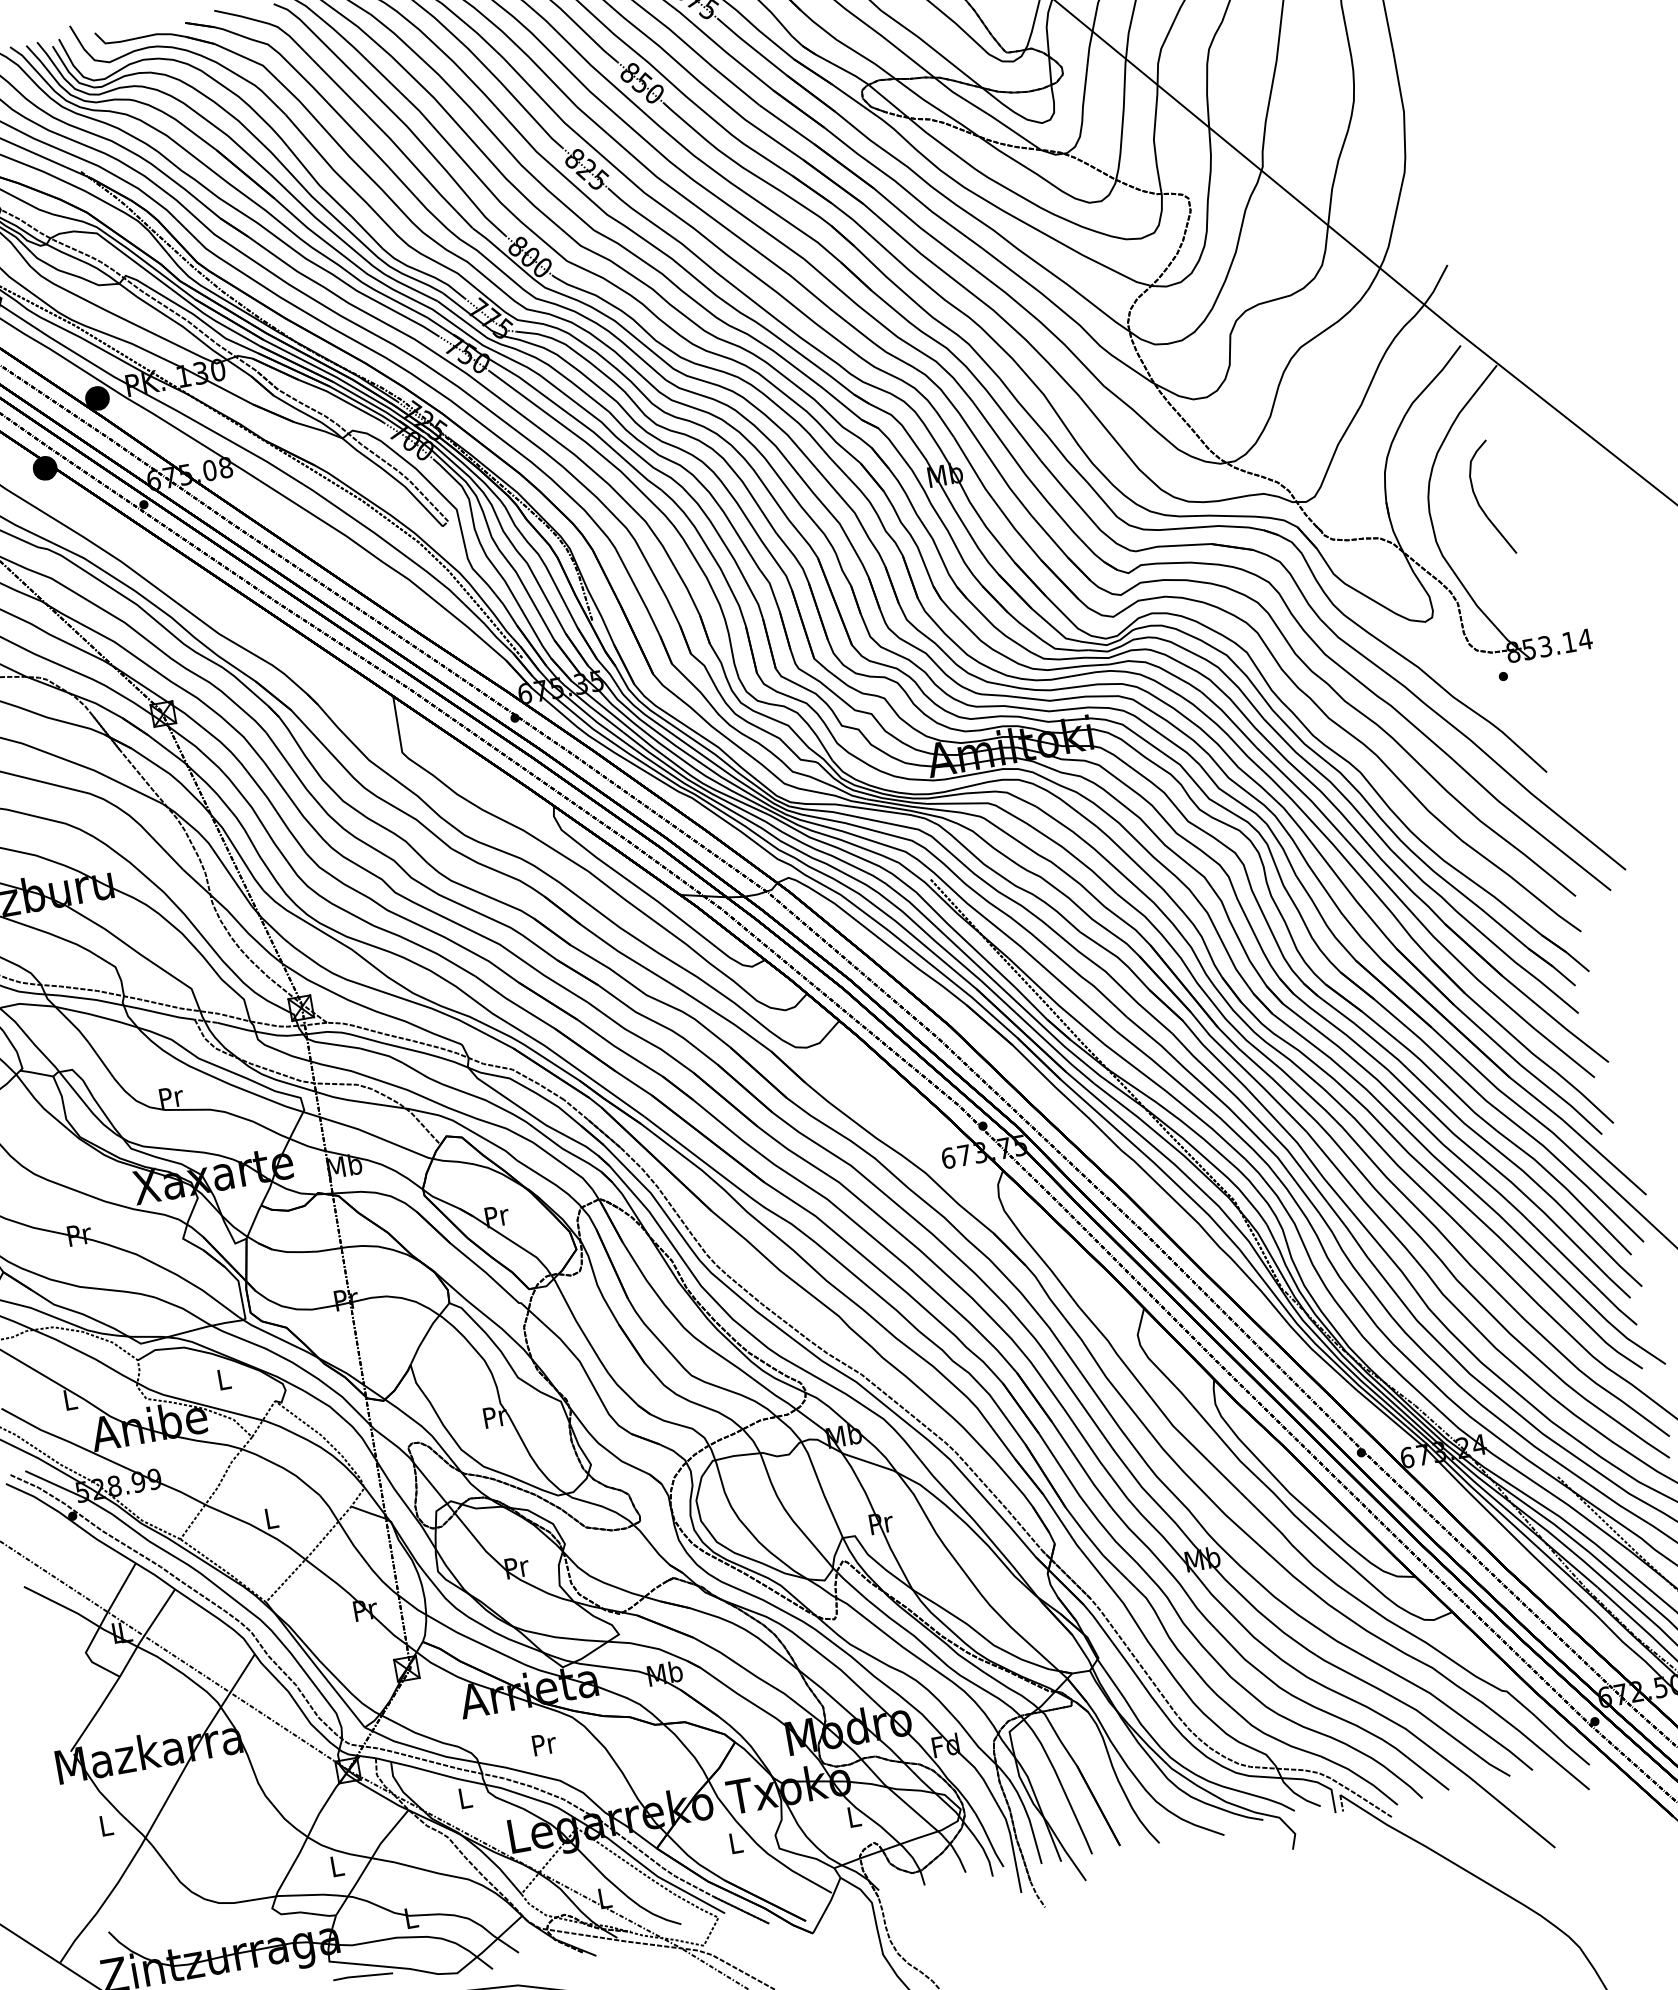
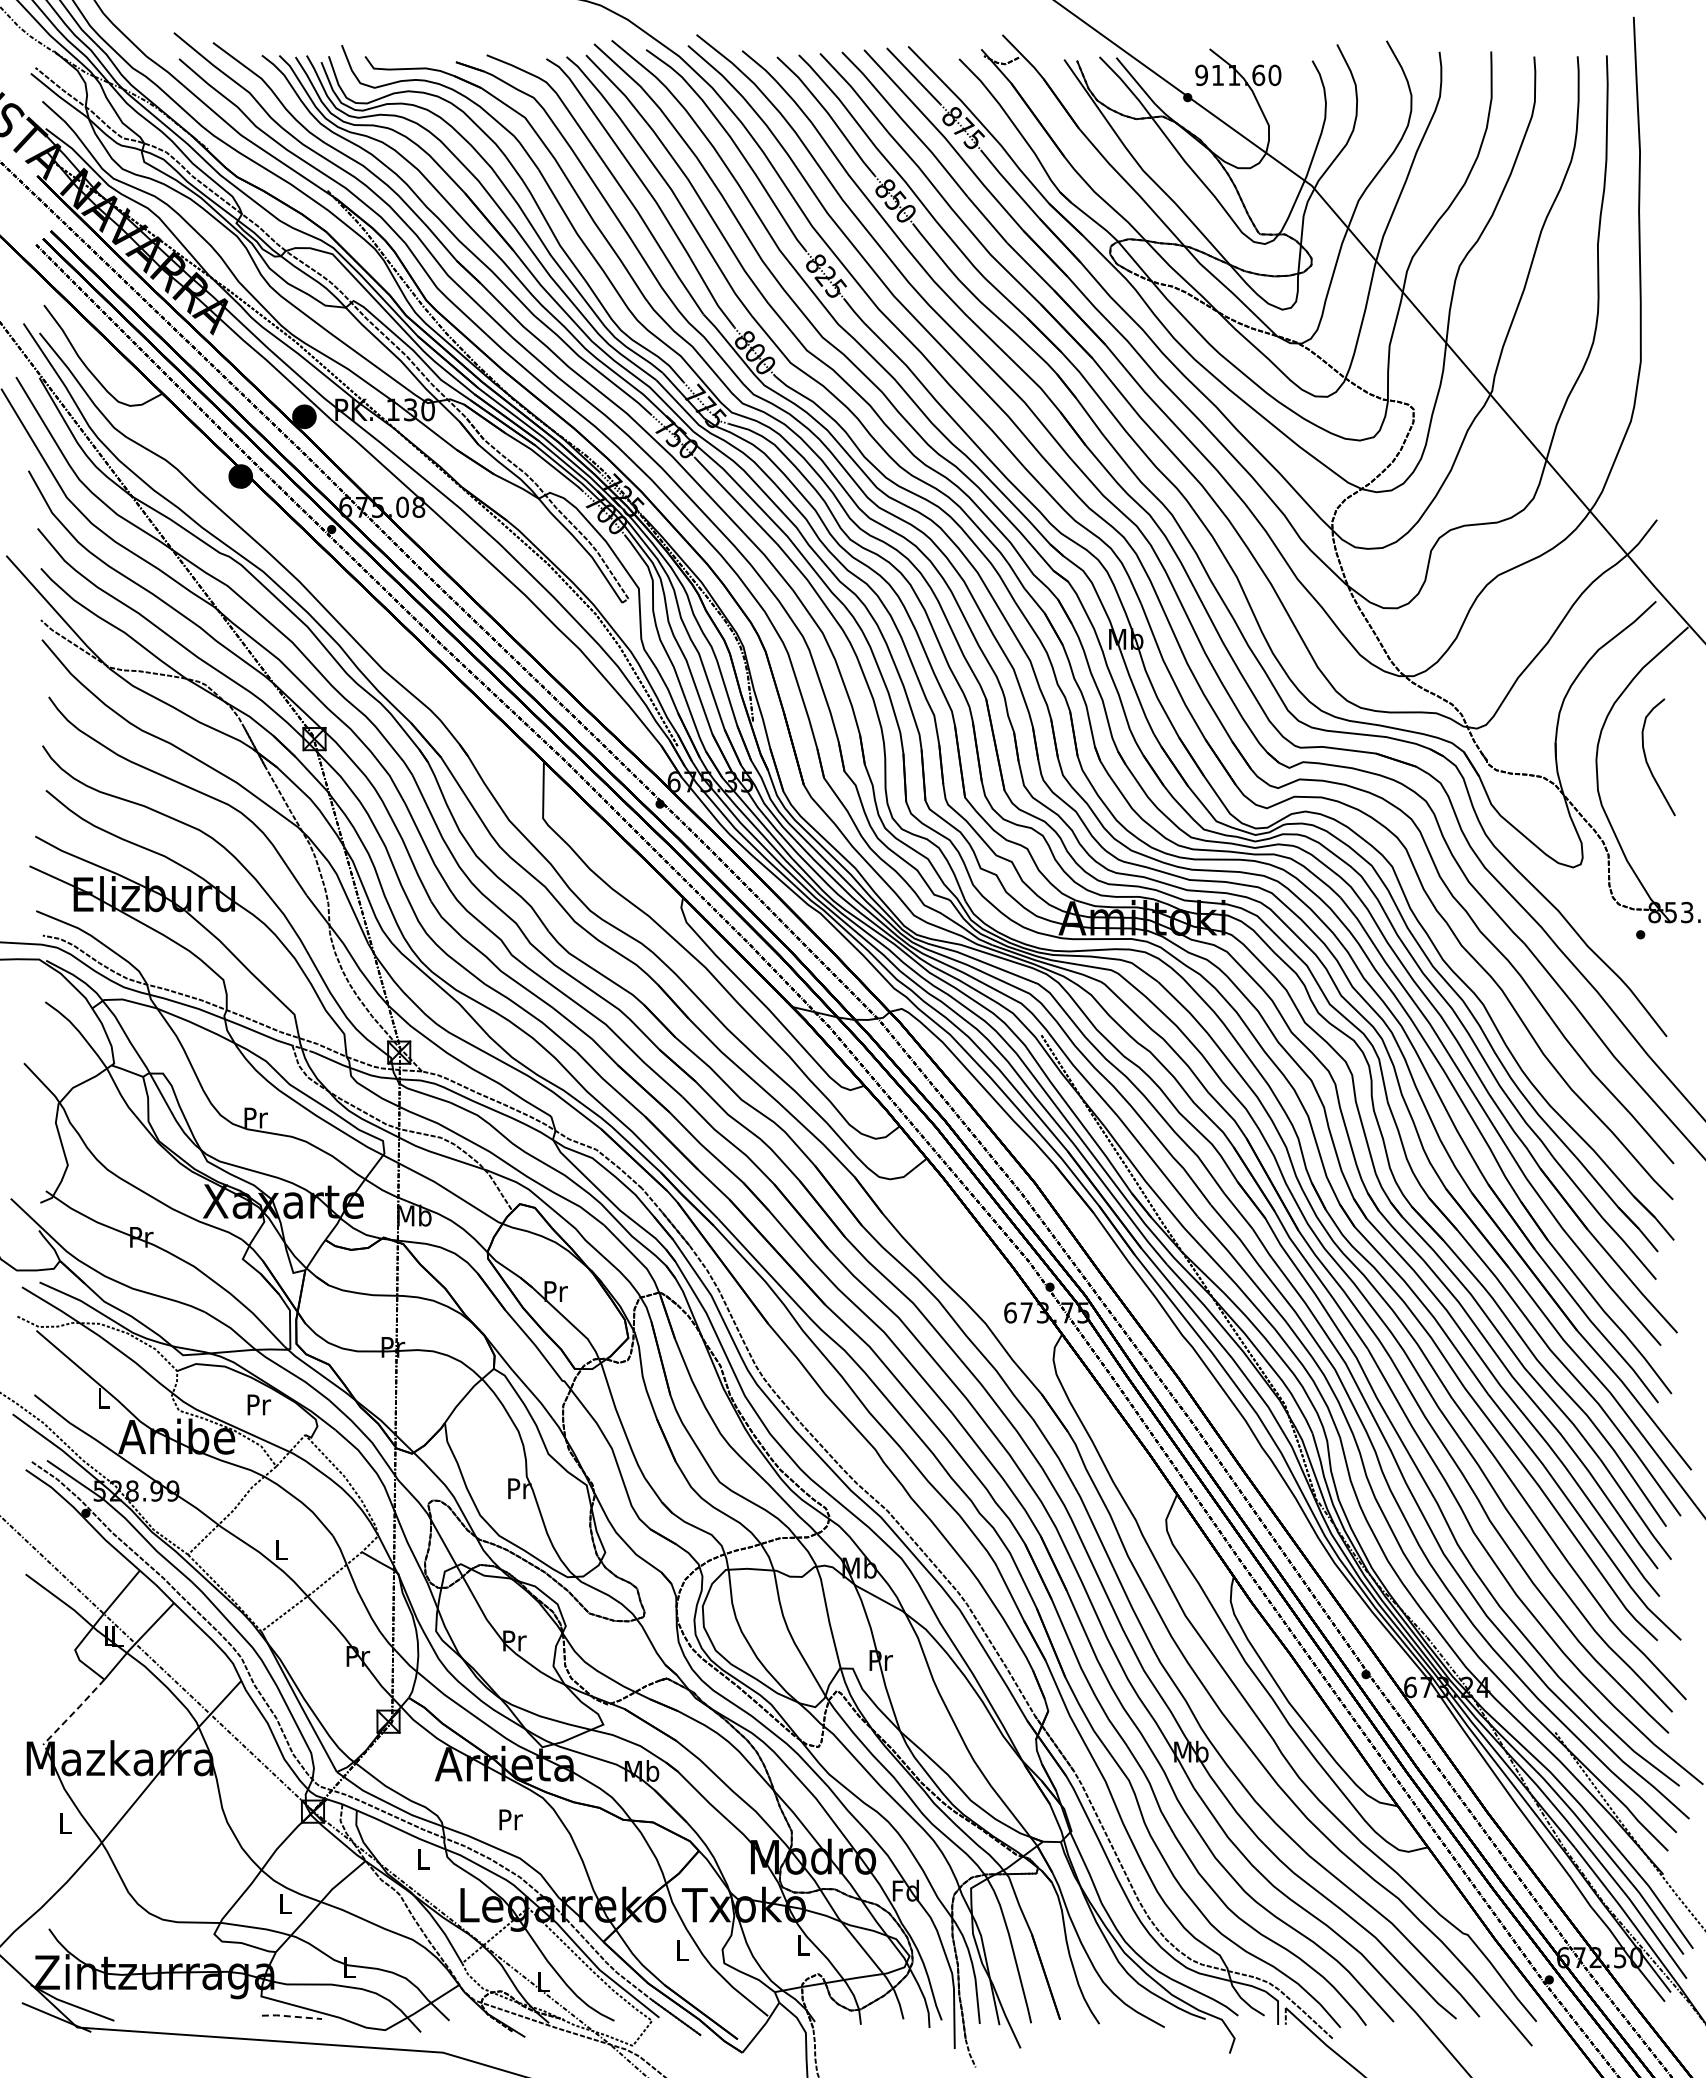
text: (224, 1378) -> (259, 1404), L -> Pr
line: (96, 1714) -> (74, 1712), solid -> dashed
line: (362, 1976) -> (291, 2016), solid -> dashed

